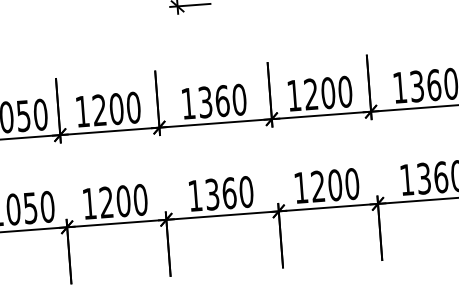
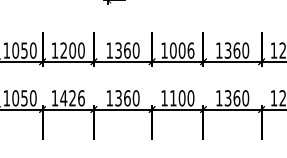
text: (327, 93) -> (181, 50), 1200 -> 1006
text: (318, 186) -> (173, 98), 1200 -> 1100
text: (123, 201) -> (72, 98), 1200 -> 1426

